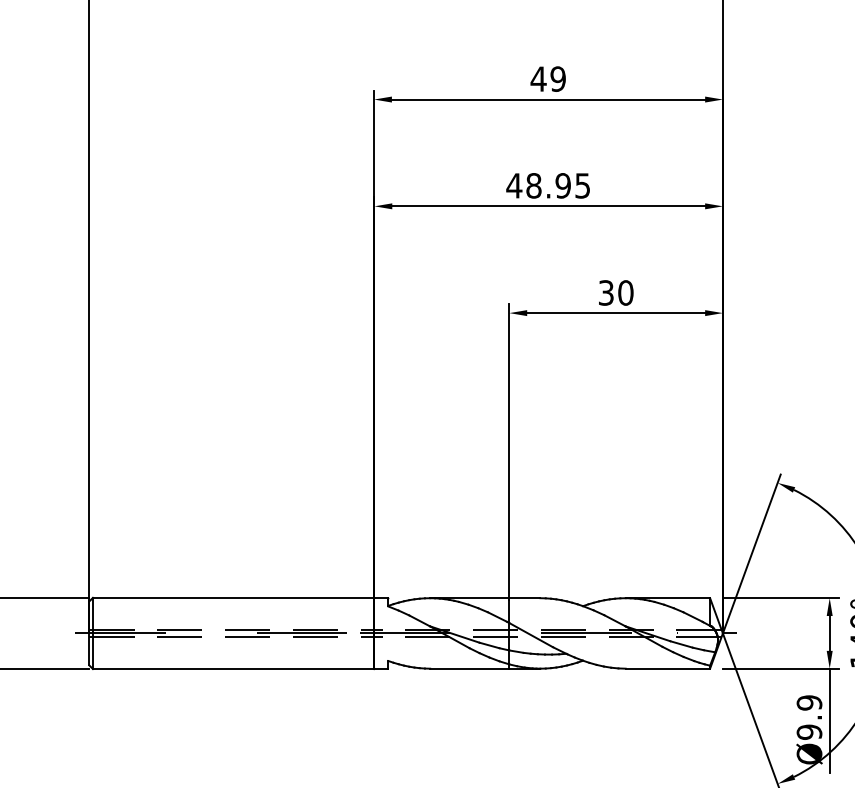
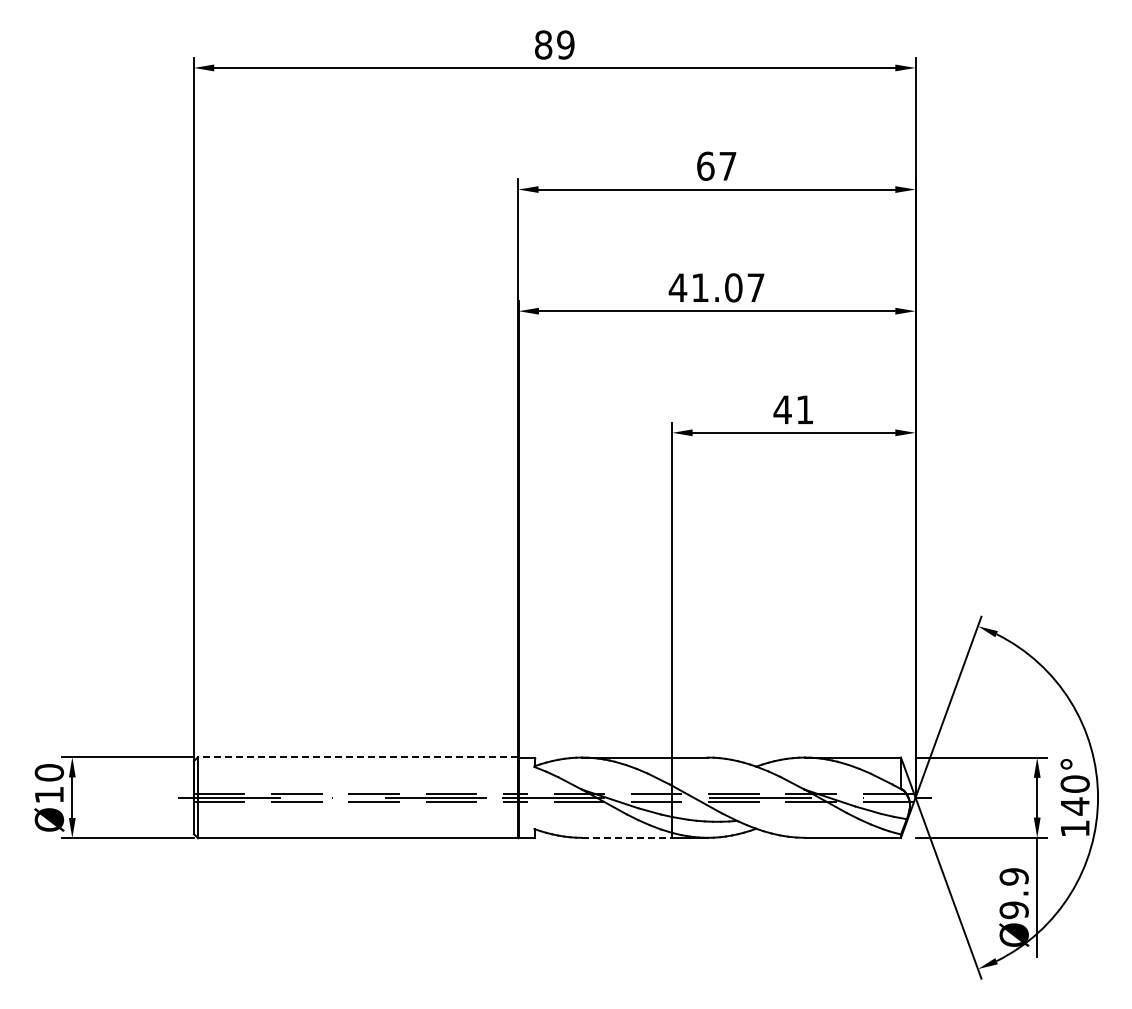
text: (548, 78) -> (716, 165), 49 -> 67
text: (557, 185) -> (727, 287), 48.95 -> 41.07
text: (615, 292) -> (793, 409), 30 -> 41
line: (232, 598) -> (357, 757), solid -> dashed
line: (470, 668) -> (627, 837), solid -> dashed

